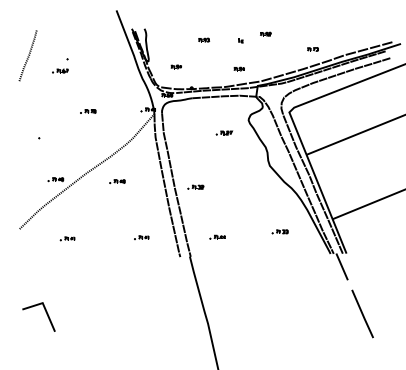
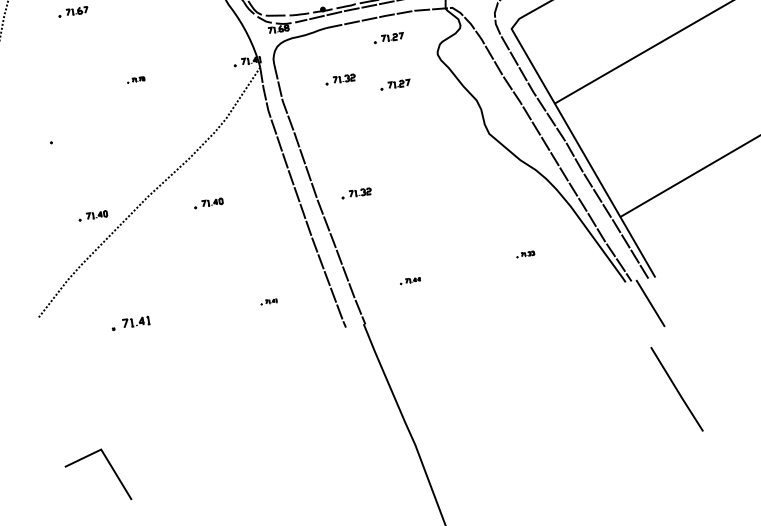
part: (224, 107) -> (389, 36), added
part: (88, 111) -> (136, 79), size x0.6
part: (195, 125) -> (339, 77), added
part: (279, 231) -> (524, 253), size x0.6
part: (217, 236) -> (409, 279), size x0.7
part: (141, 237) -> (268, 301), size x0.6
part: (67, 238) -> (130, 322), size x1.4
line: (362, 313) -> (676, 388), moved

